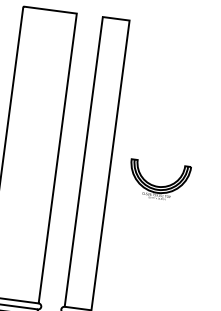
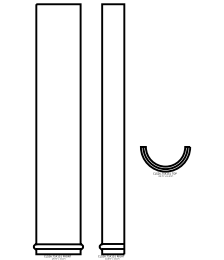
part: (159, 180) -> (165, 161), moved

